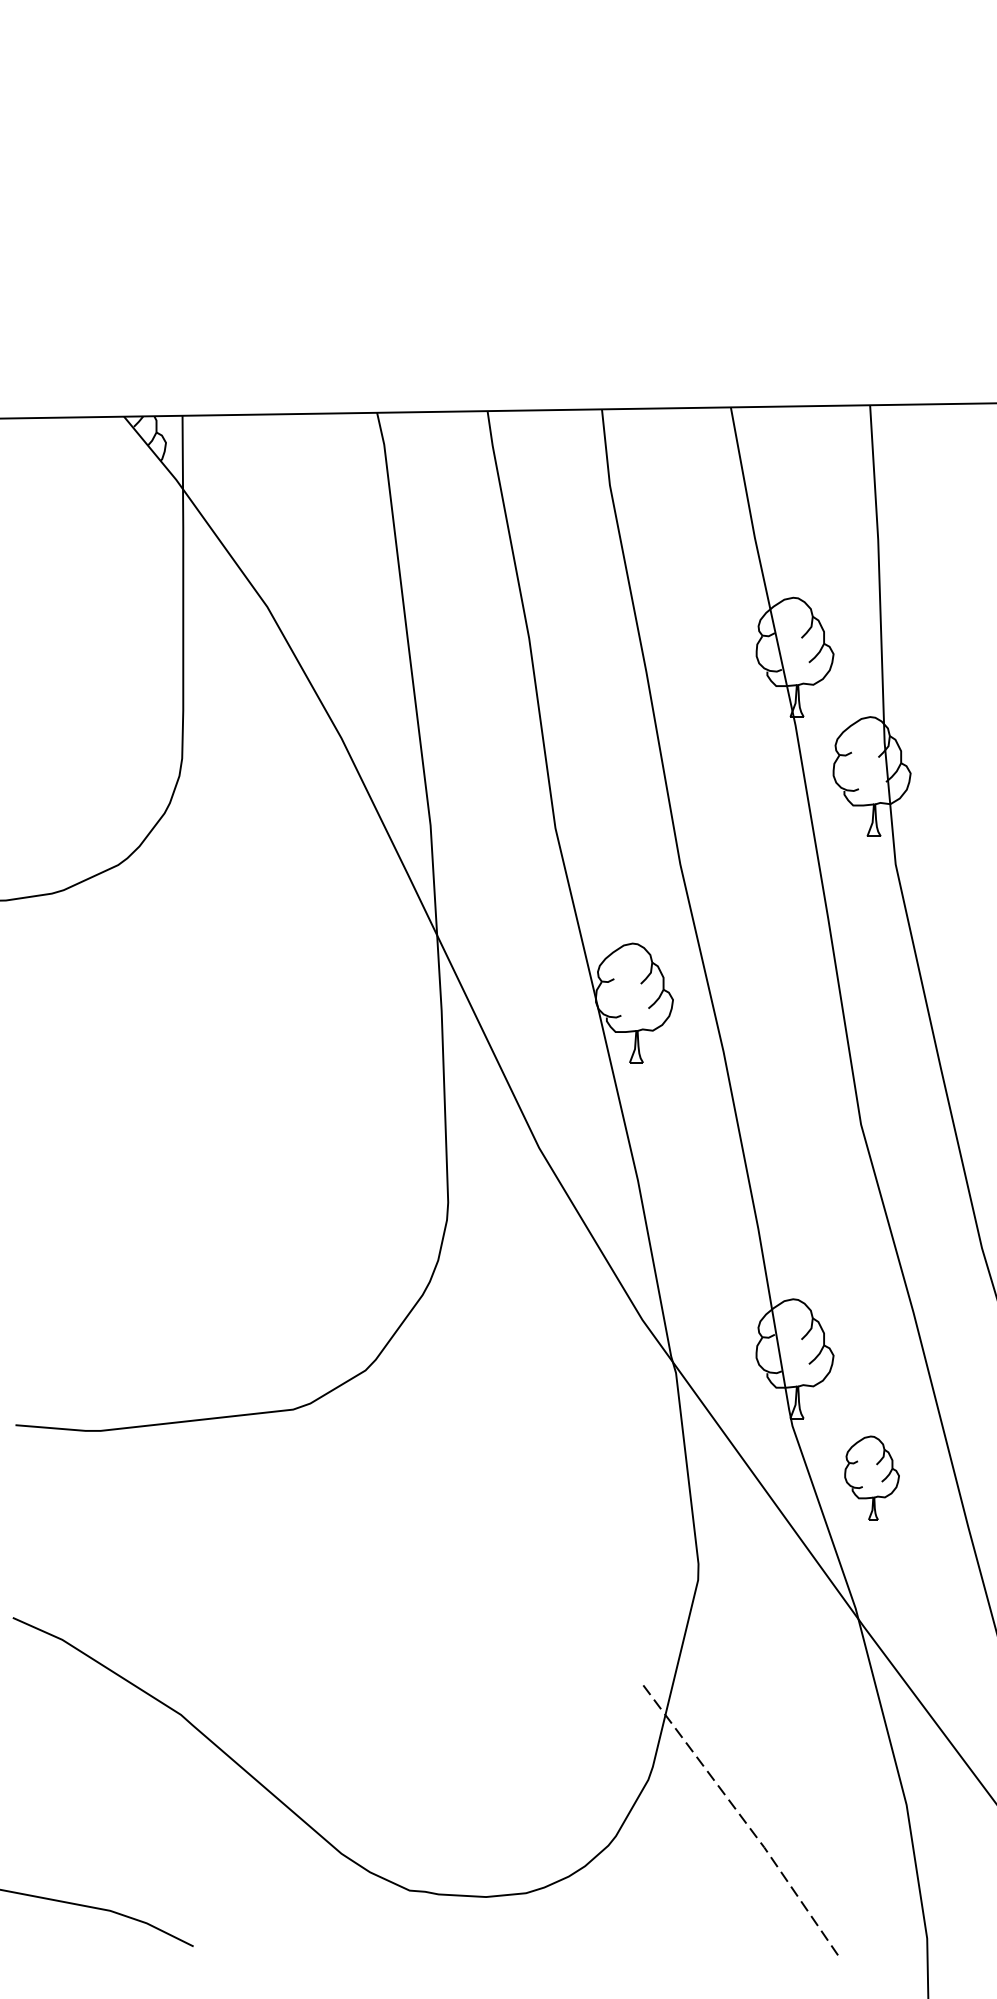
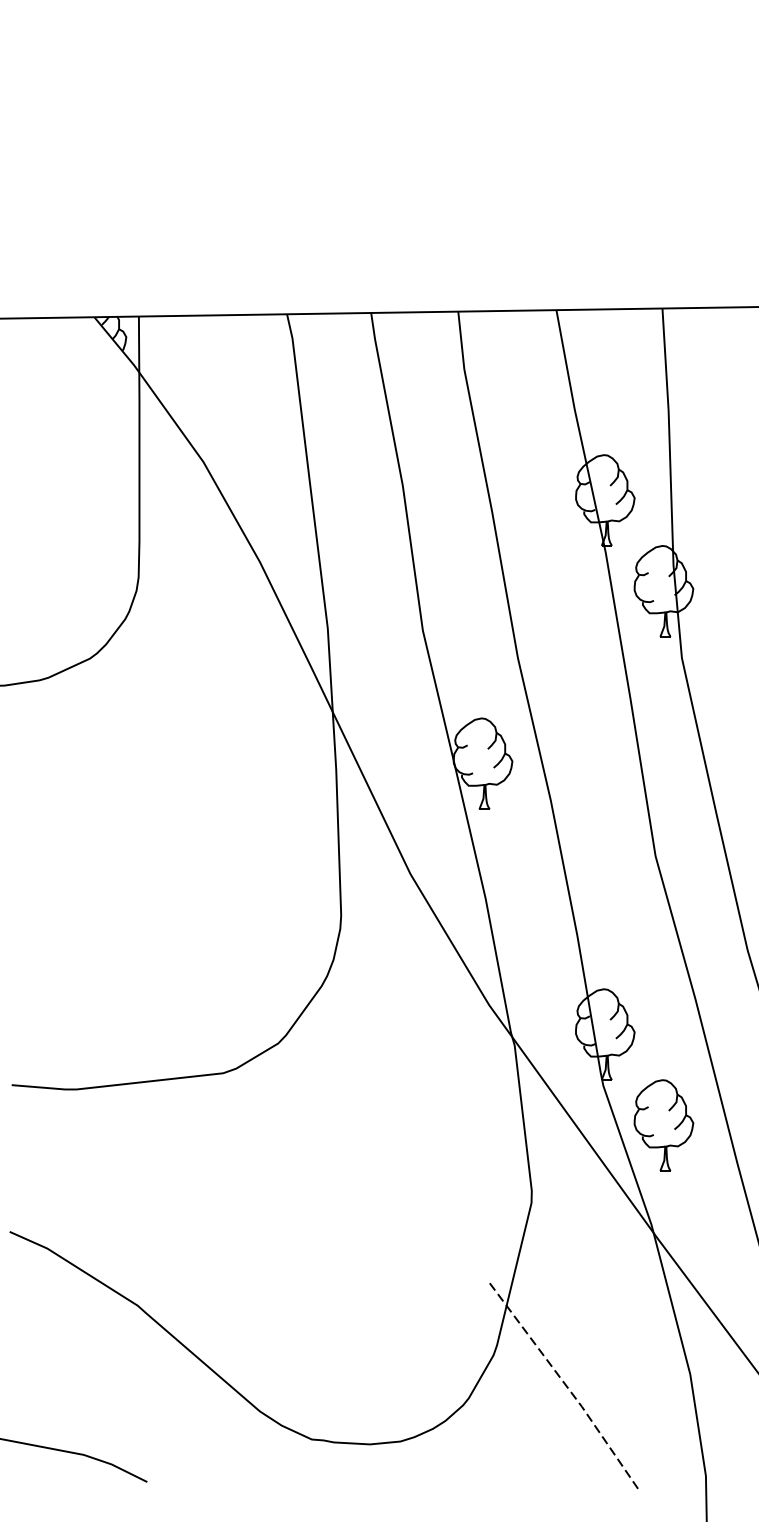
part: (871, 1478) -> (663, 1125), size x1.43

